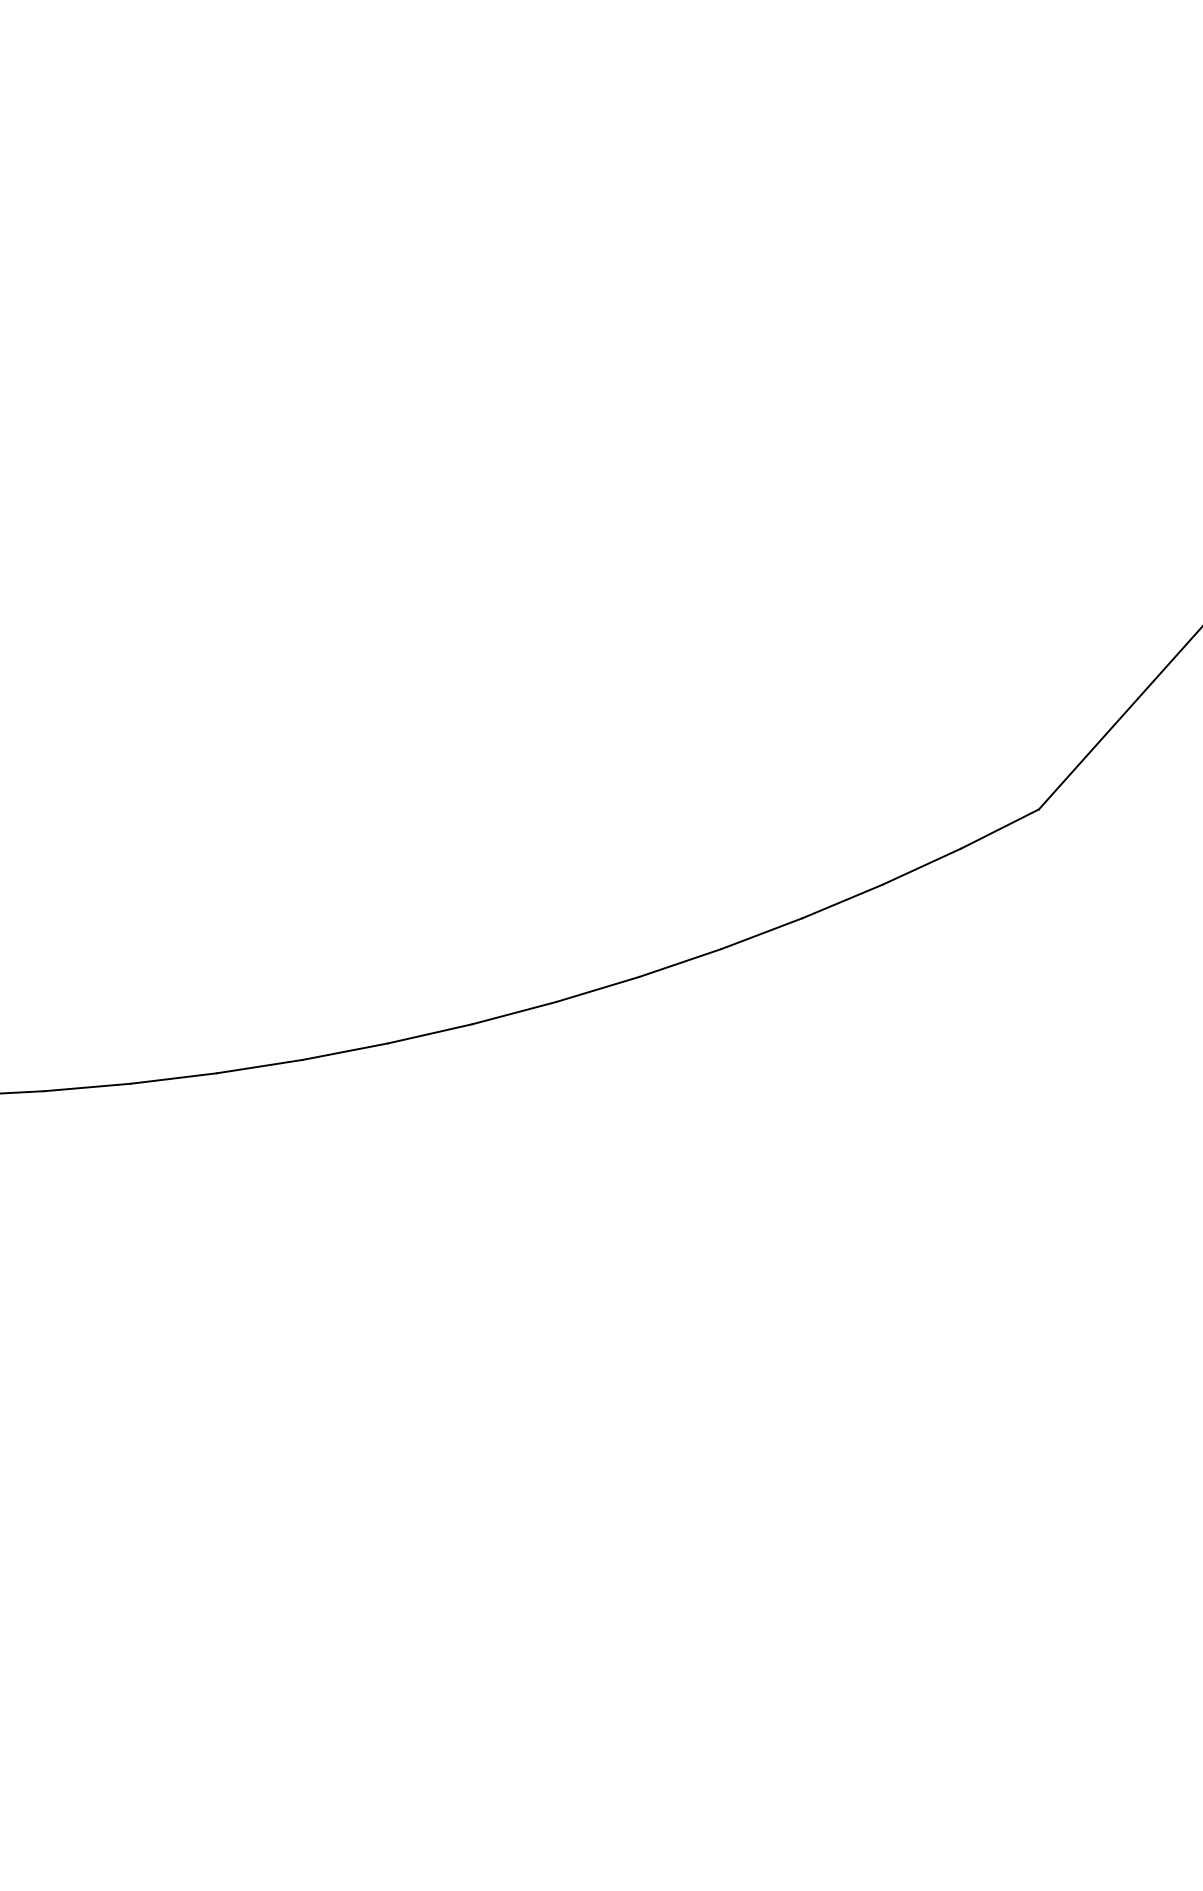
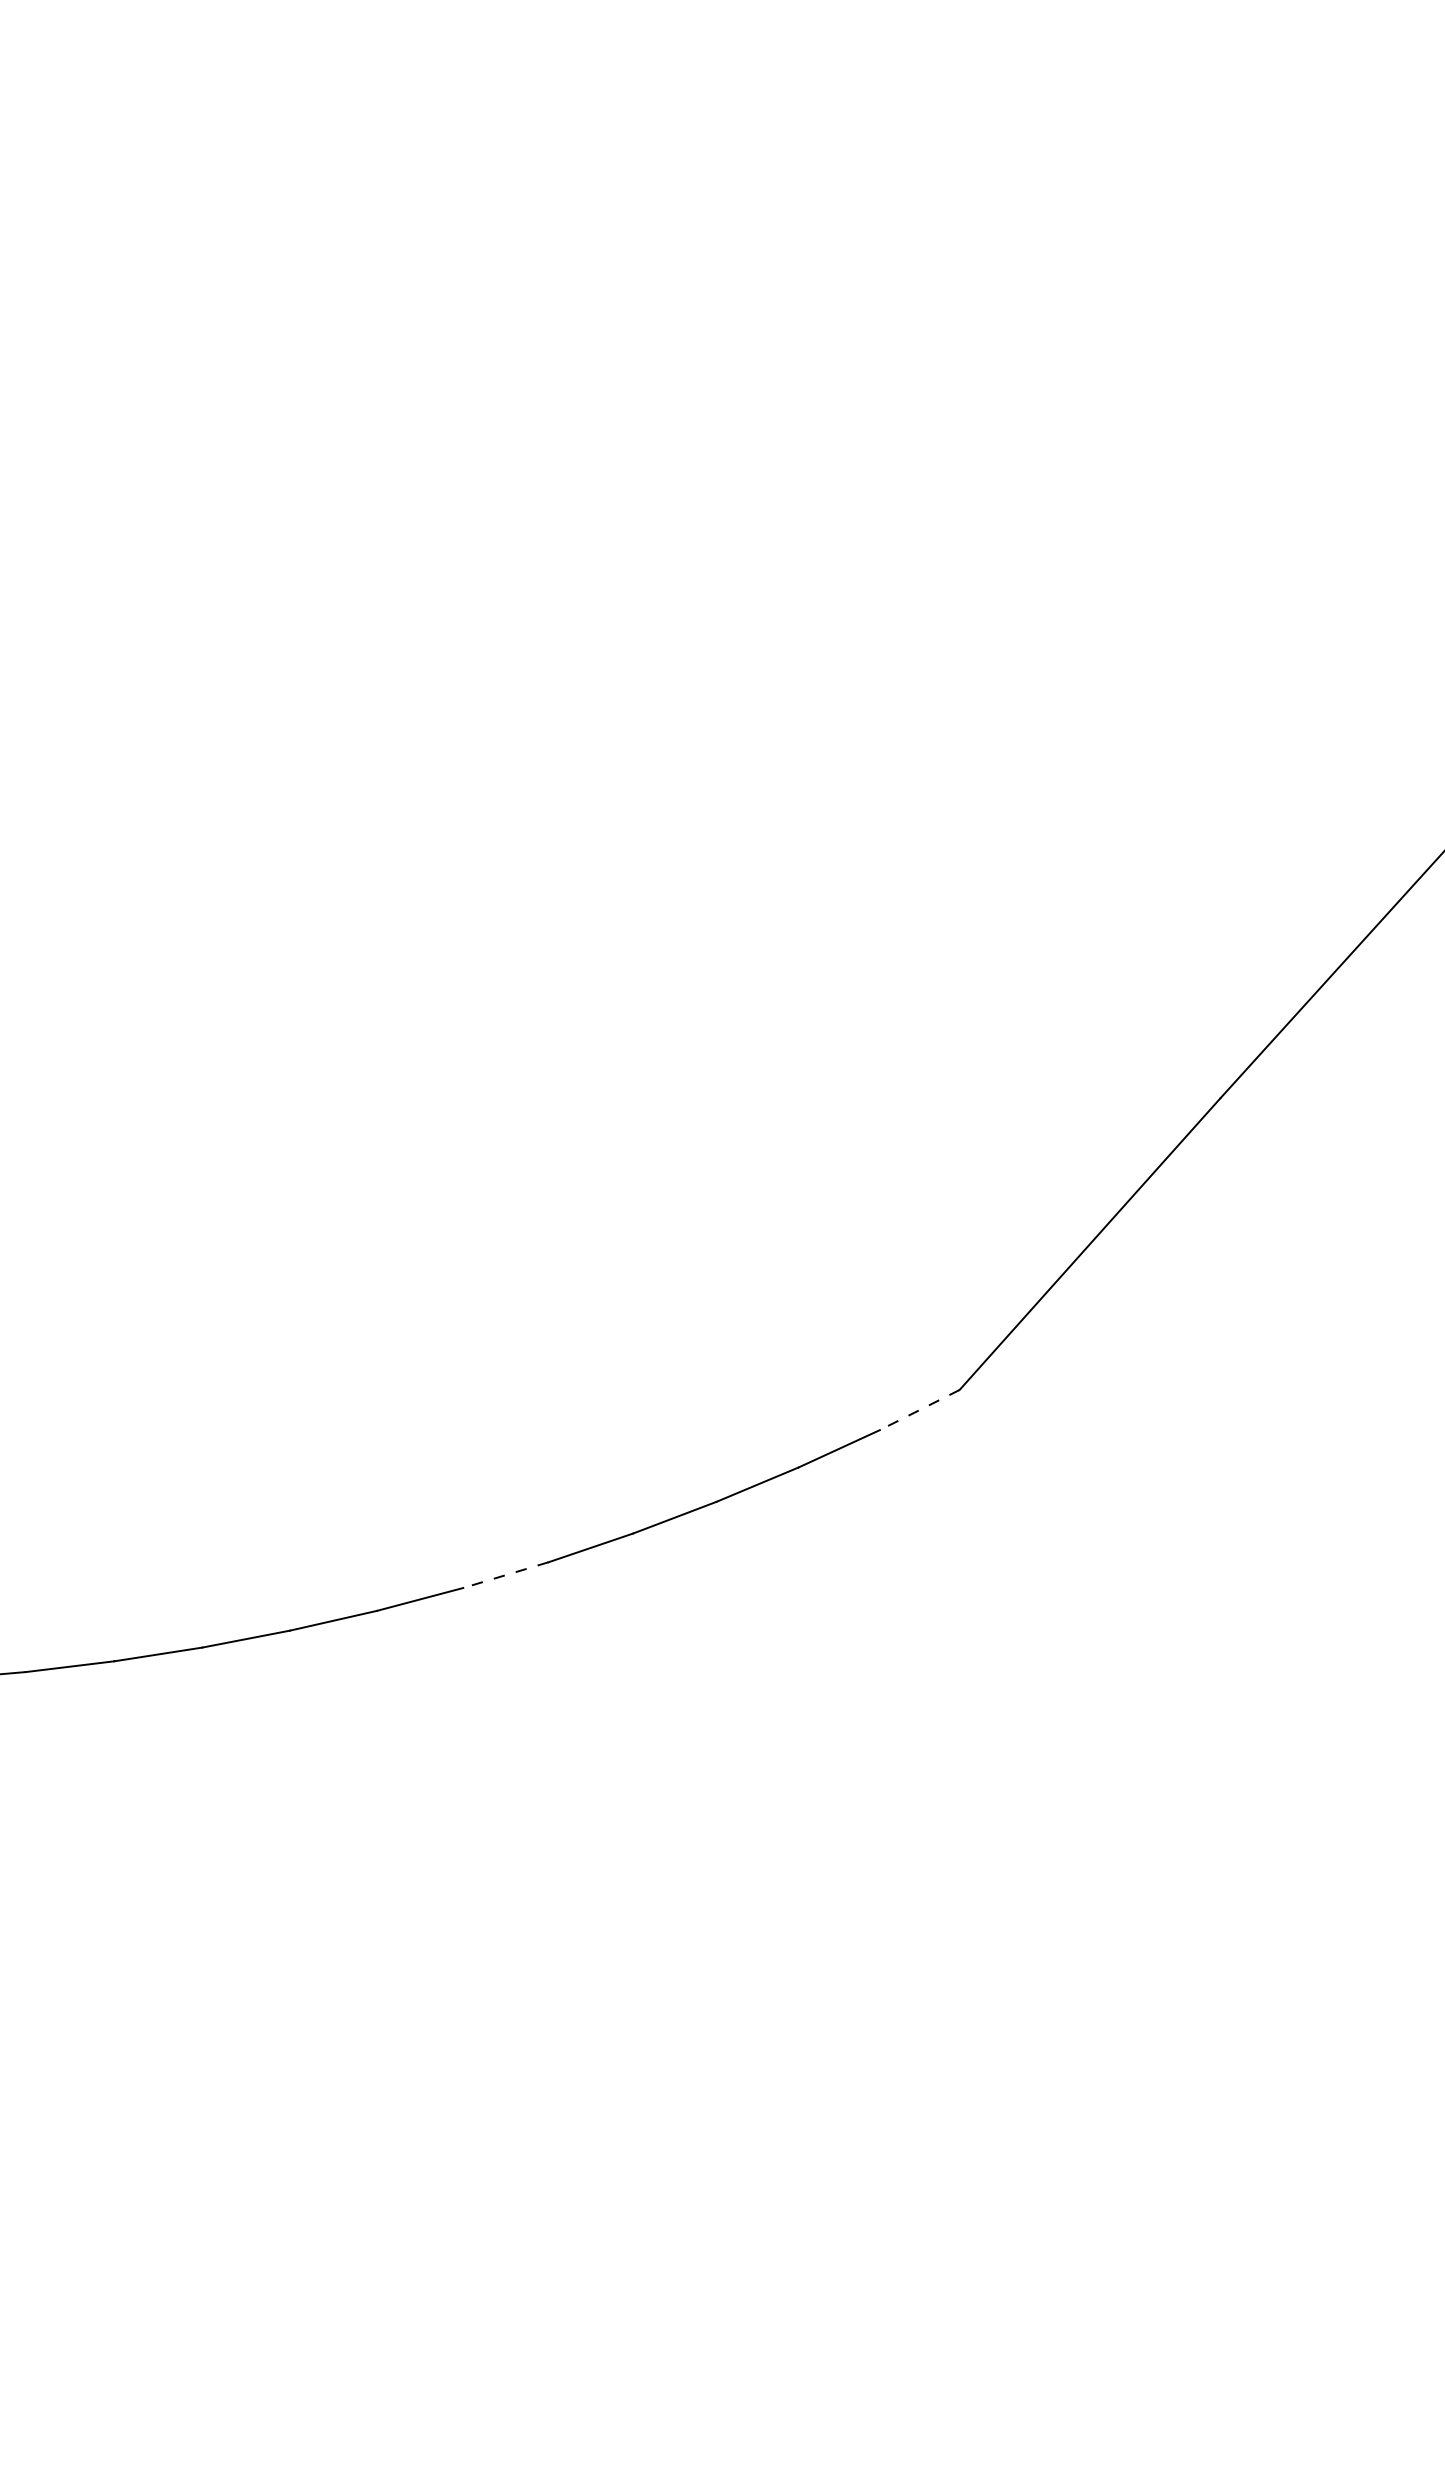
line: (999, 829) -> (919, 1410), solid -> dashed
line: (597, 989) -> (505, 1575), solid -> dashed

